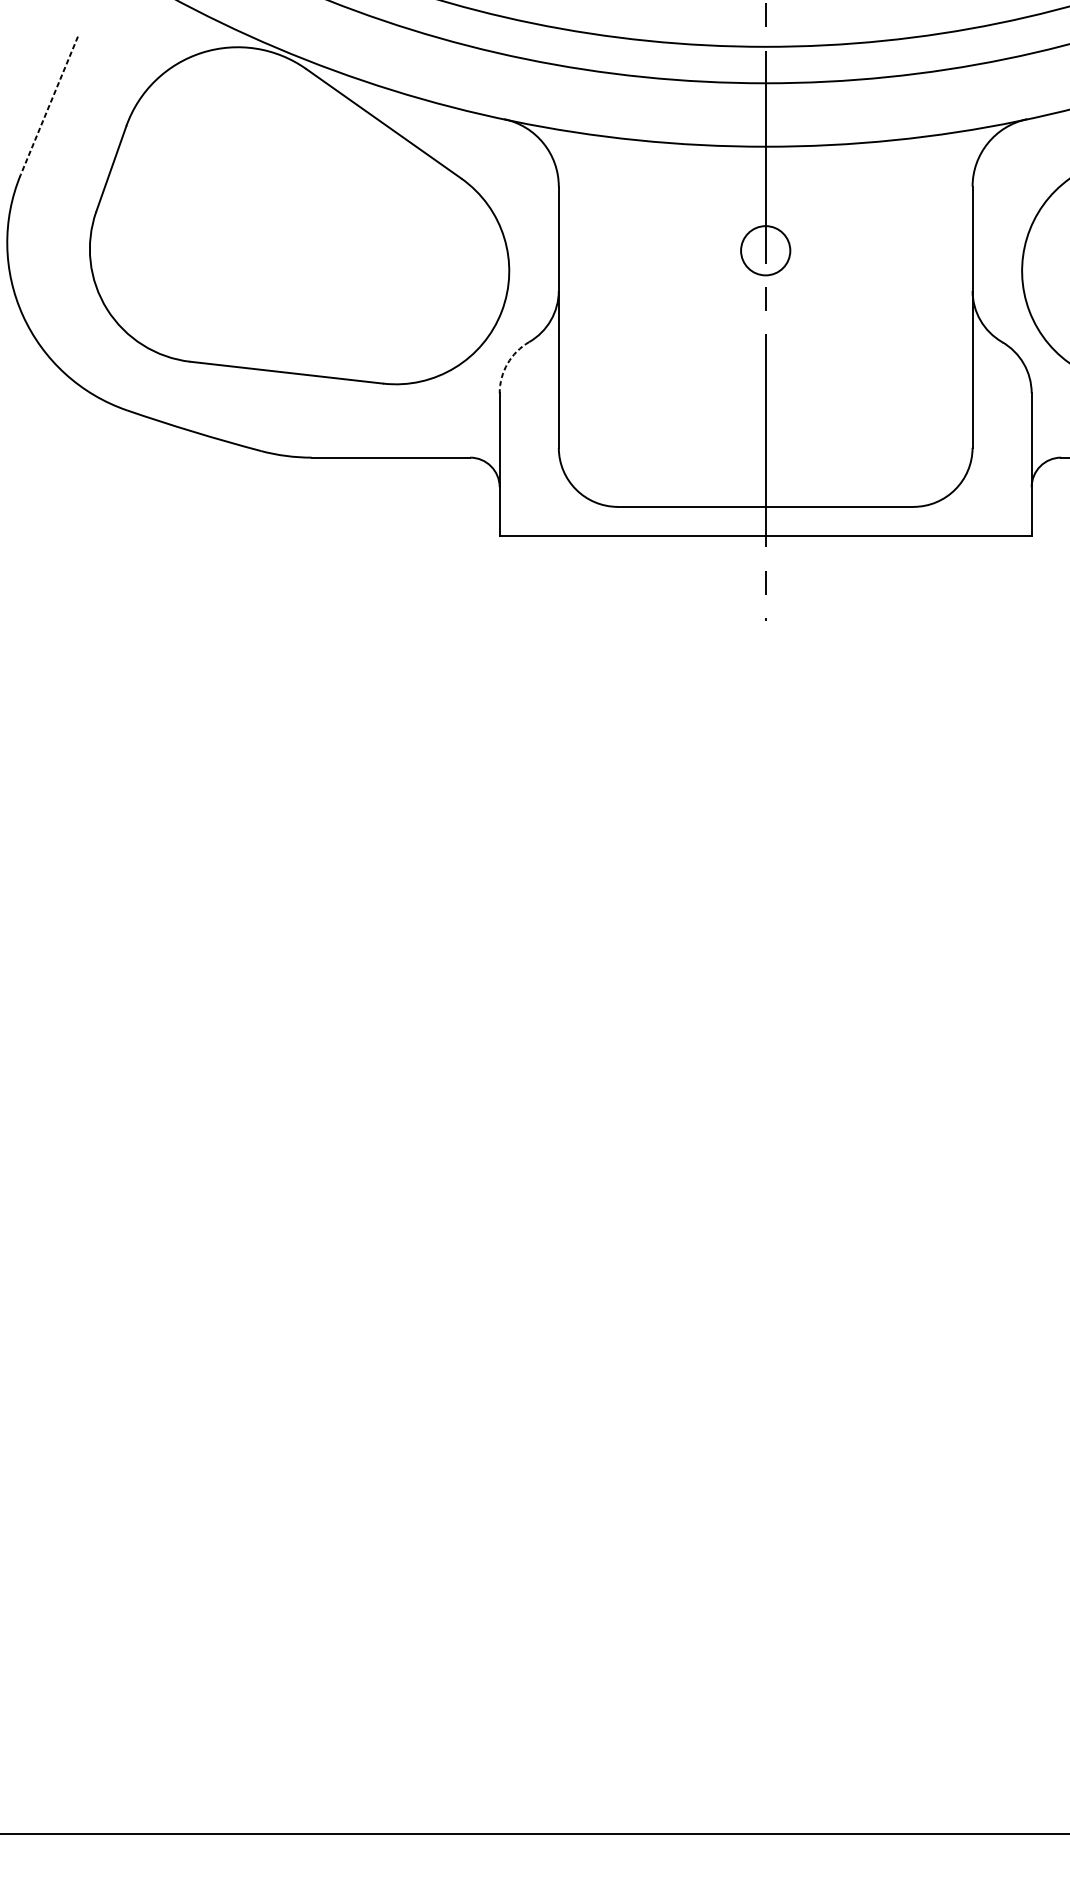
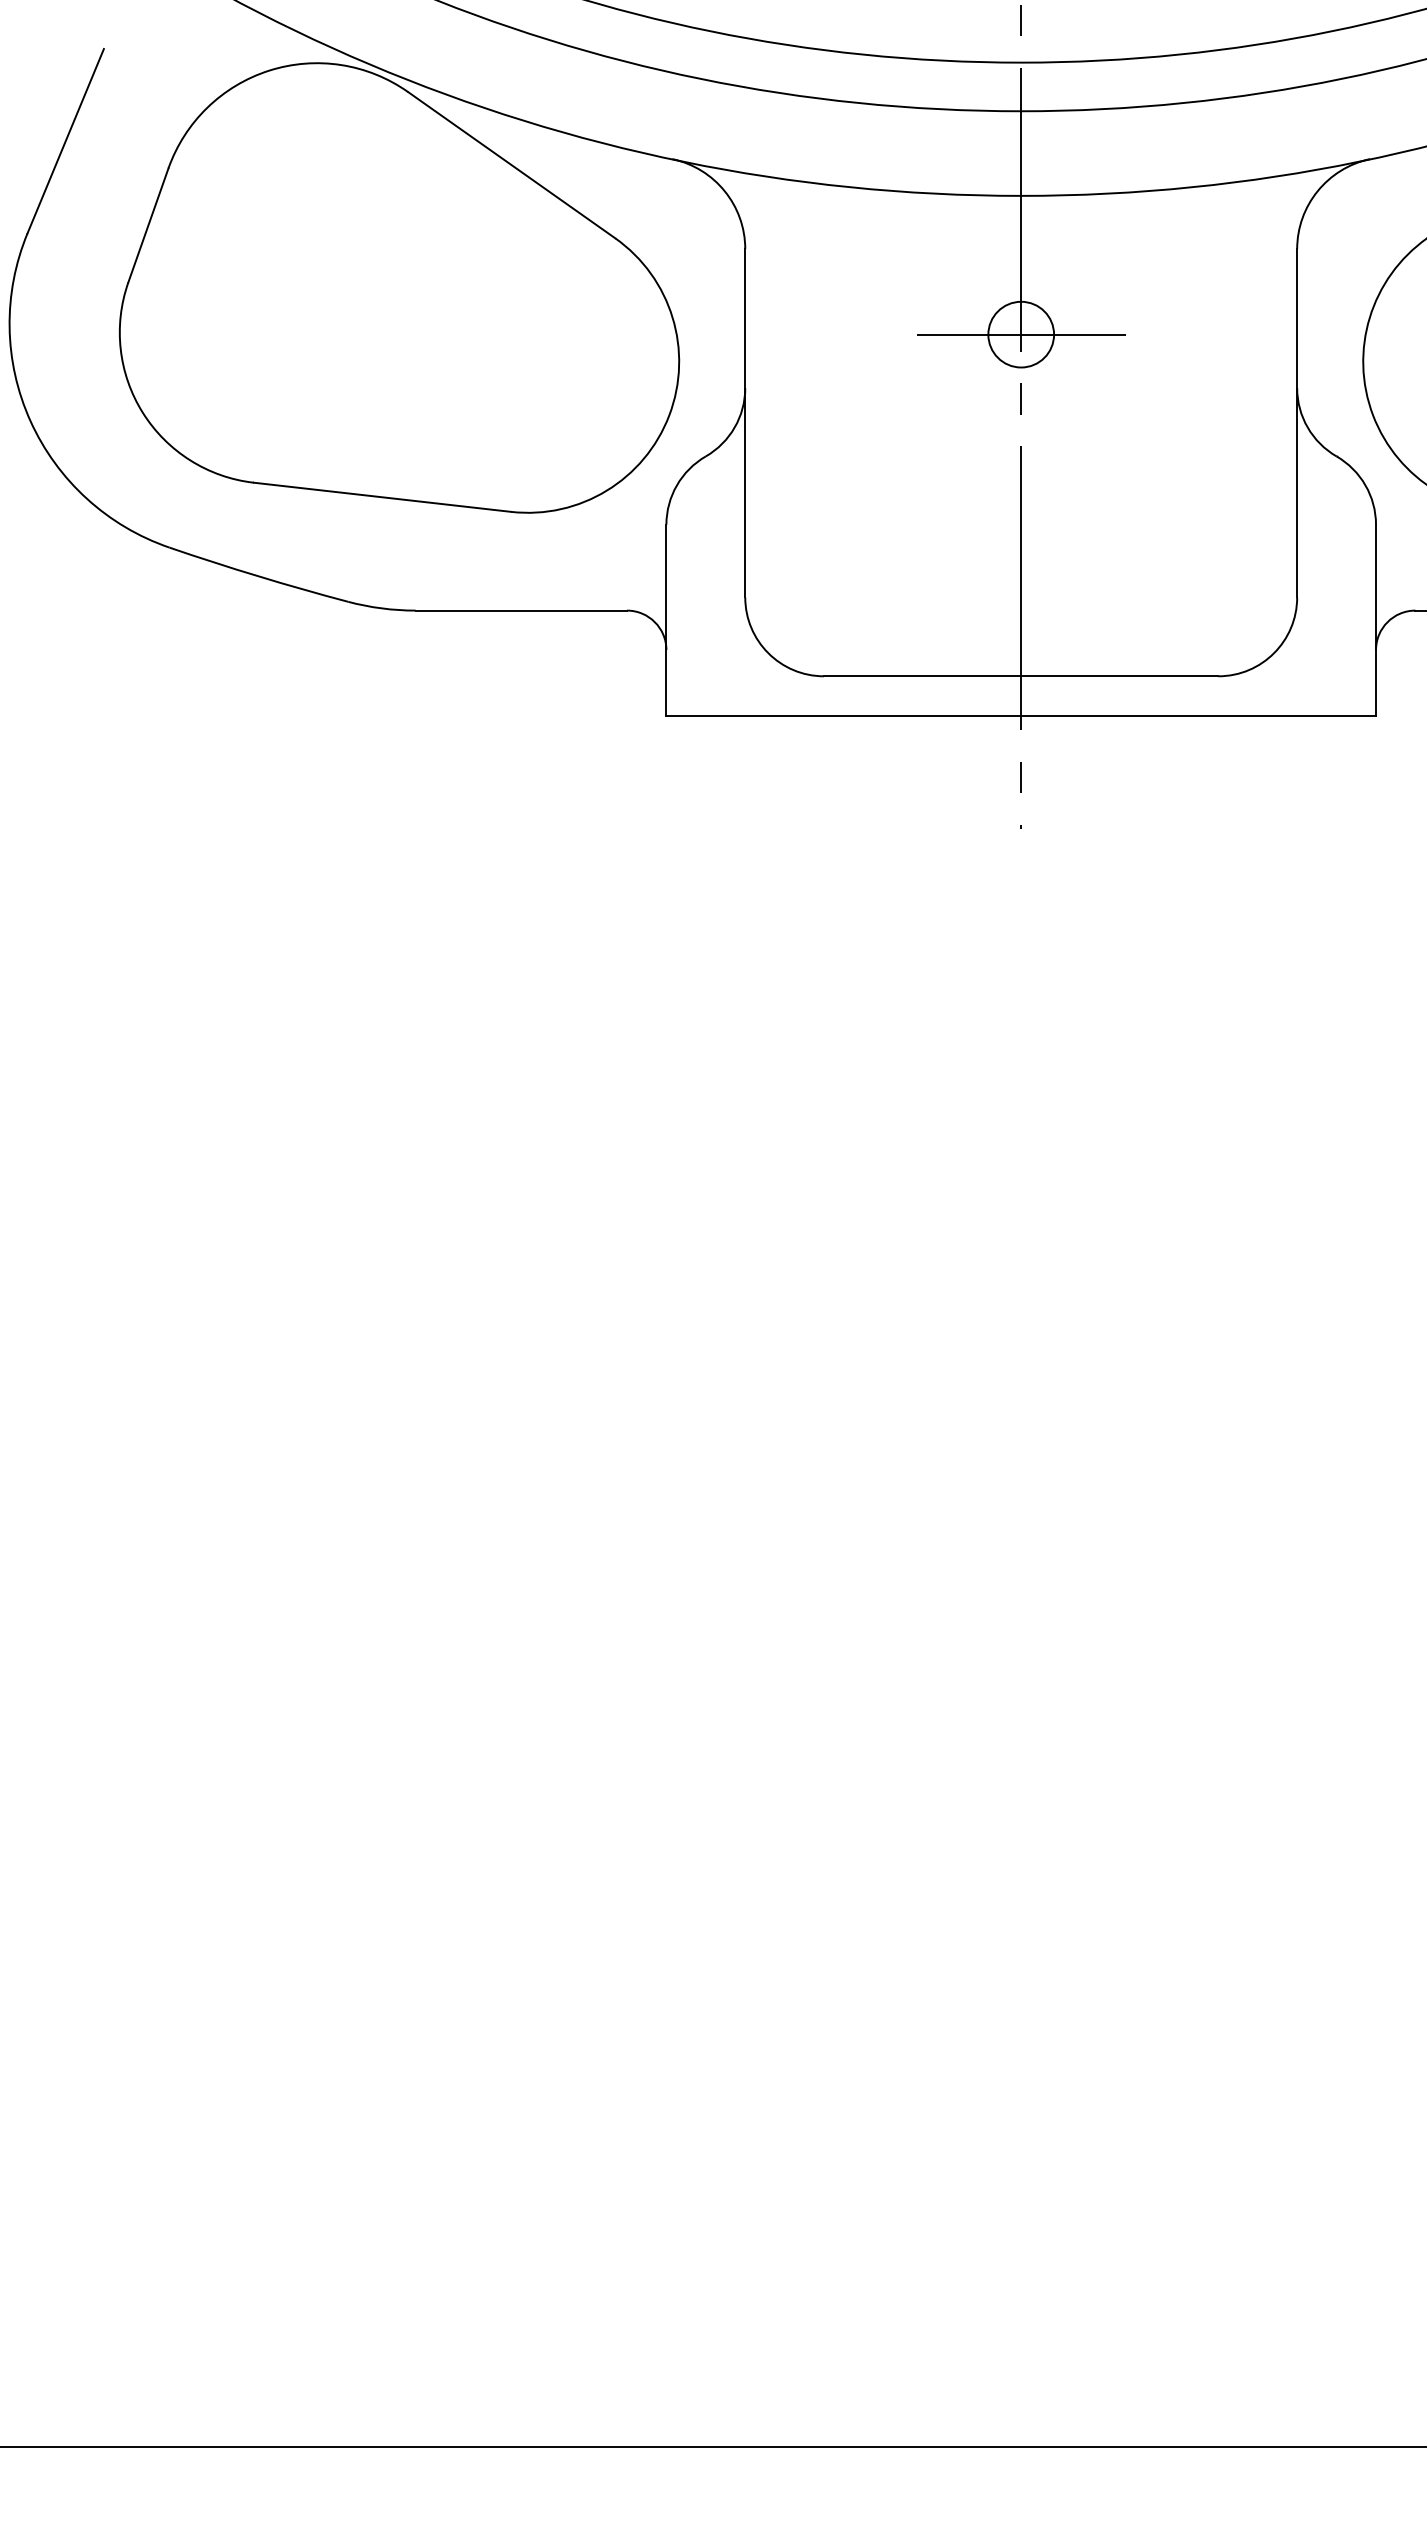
line: (49, 105) -> (65, 141), dashed -> solid
line: (765, 250) -> (1020, 334), added
arc: (507, 363) -> (676, 485), dashed -> solid

